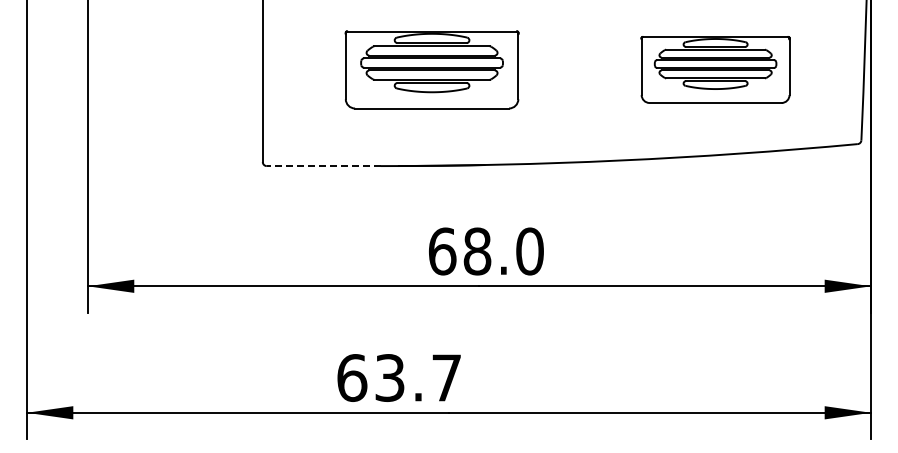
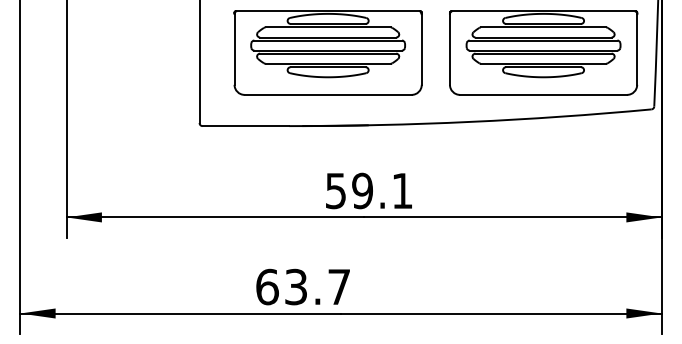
part: (431, 69) -> (327, 52), size x1.43
part: (715, 69) -> (543, 52), size x1.67
line: (323, 166) -> (245, 126), dashed -> solid
text: (486, 251) -> (369, 190), 68.0 -> 59.1

